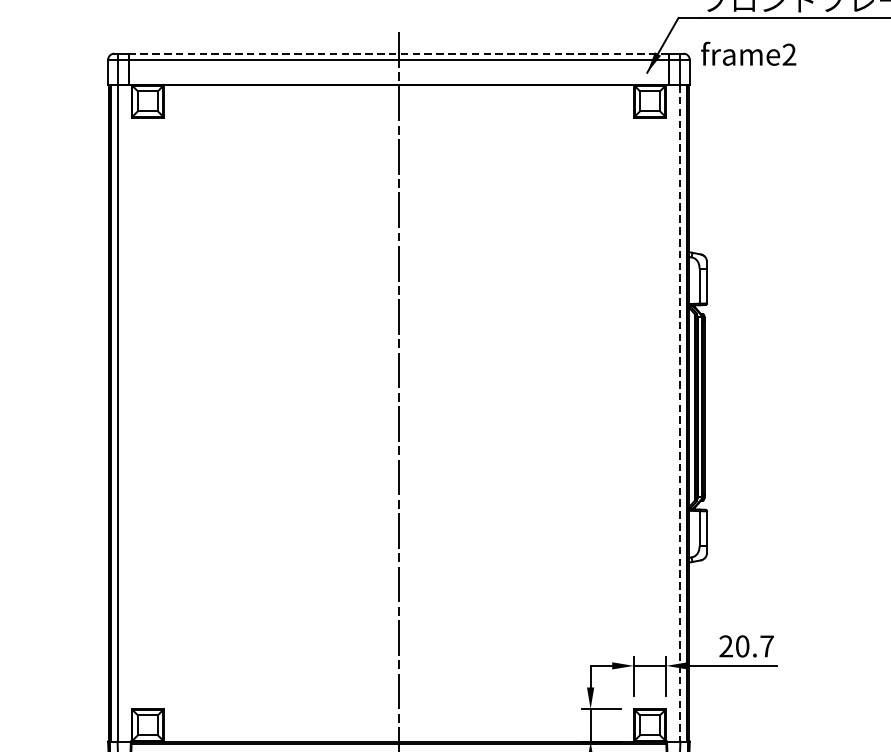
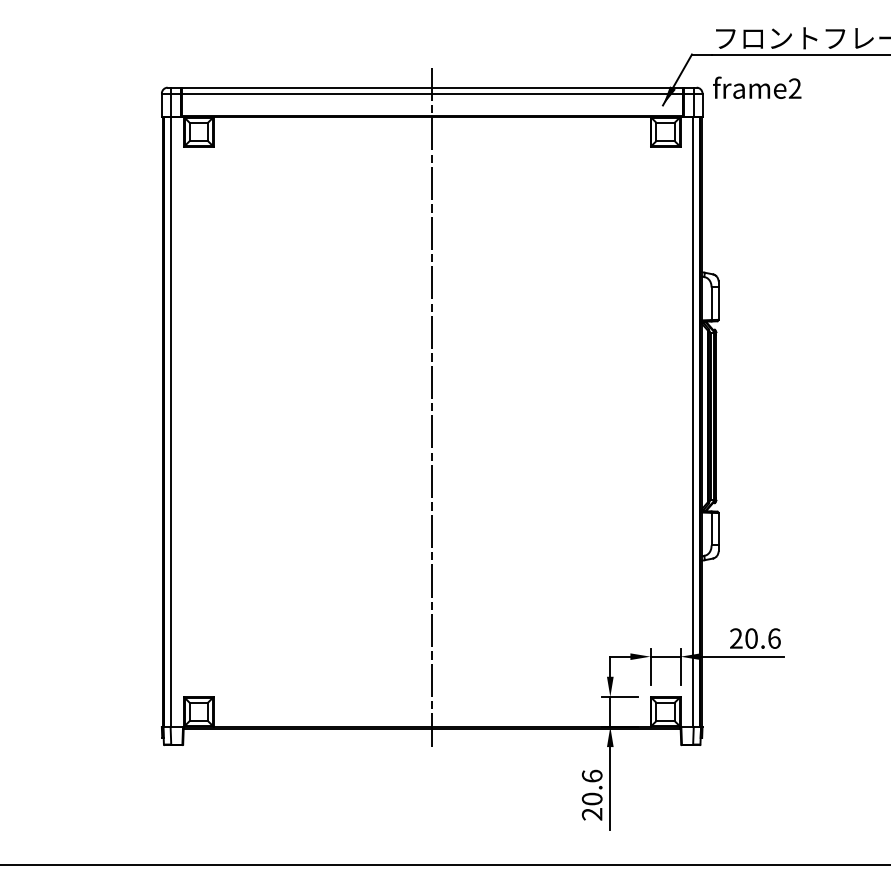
line: (399, 53) -> (432, 87), dashed -> solid
line: (680, 413) -> (693, 422), dashed -> solid
text: (767, 646) -> (774, 638), 20.7 -> 20.6

